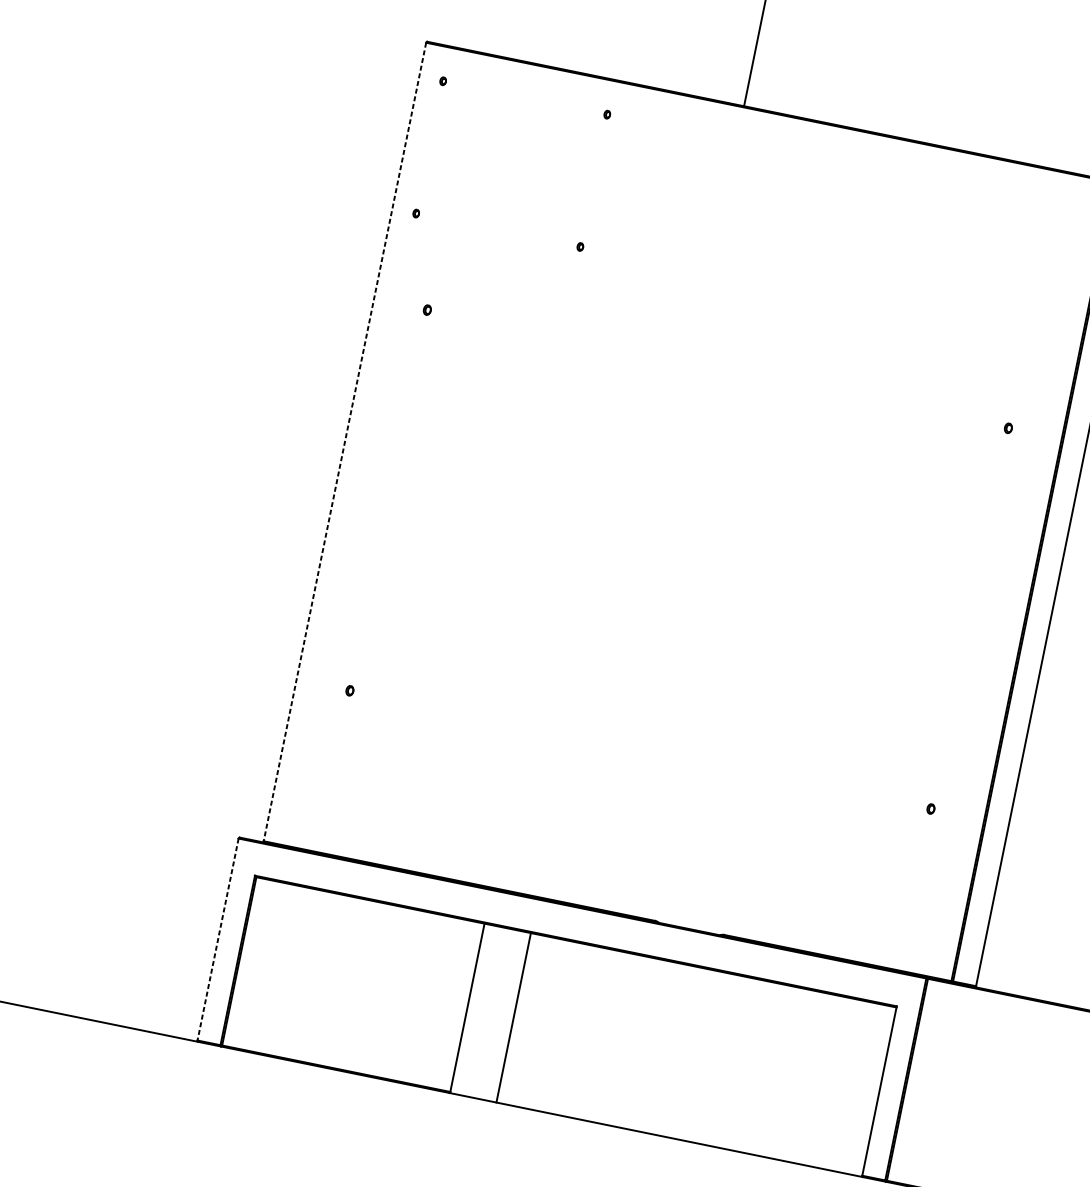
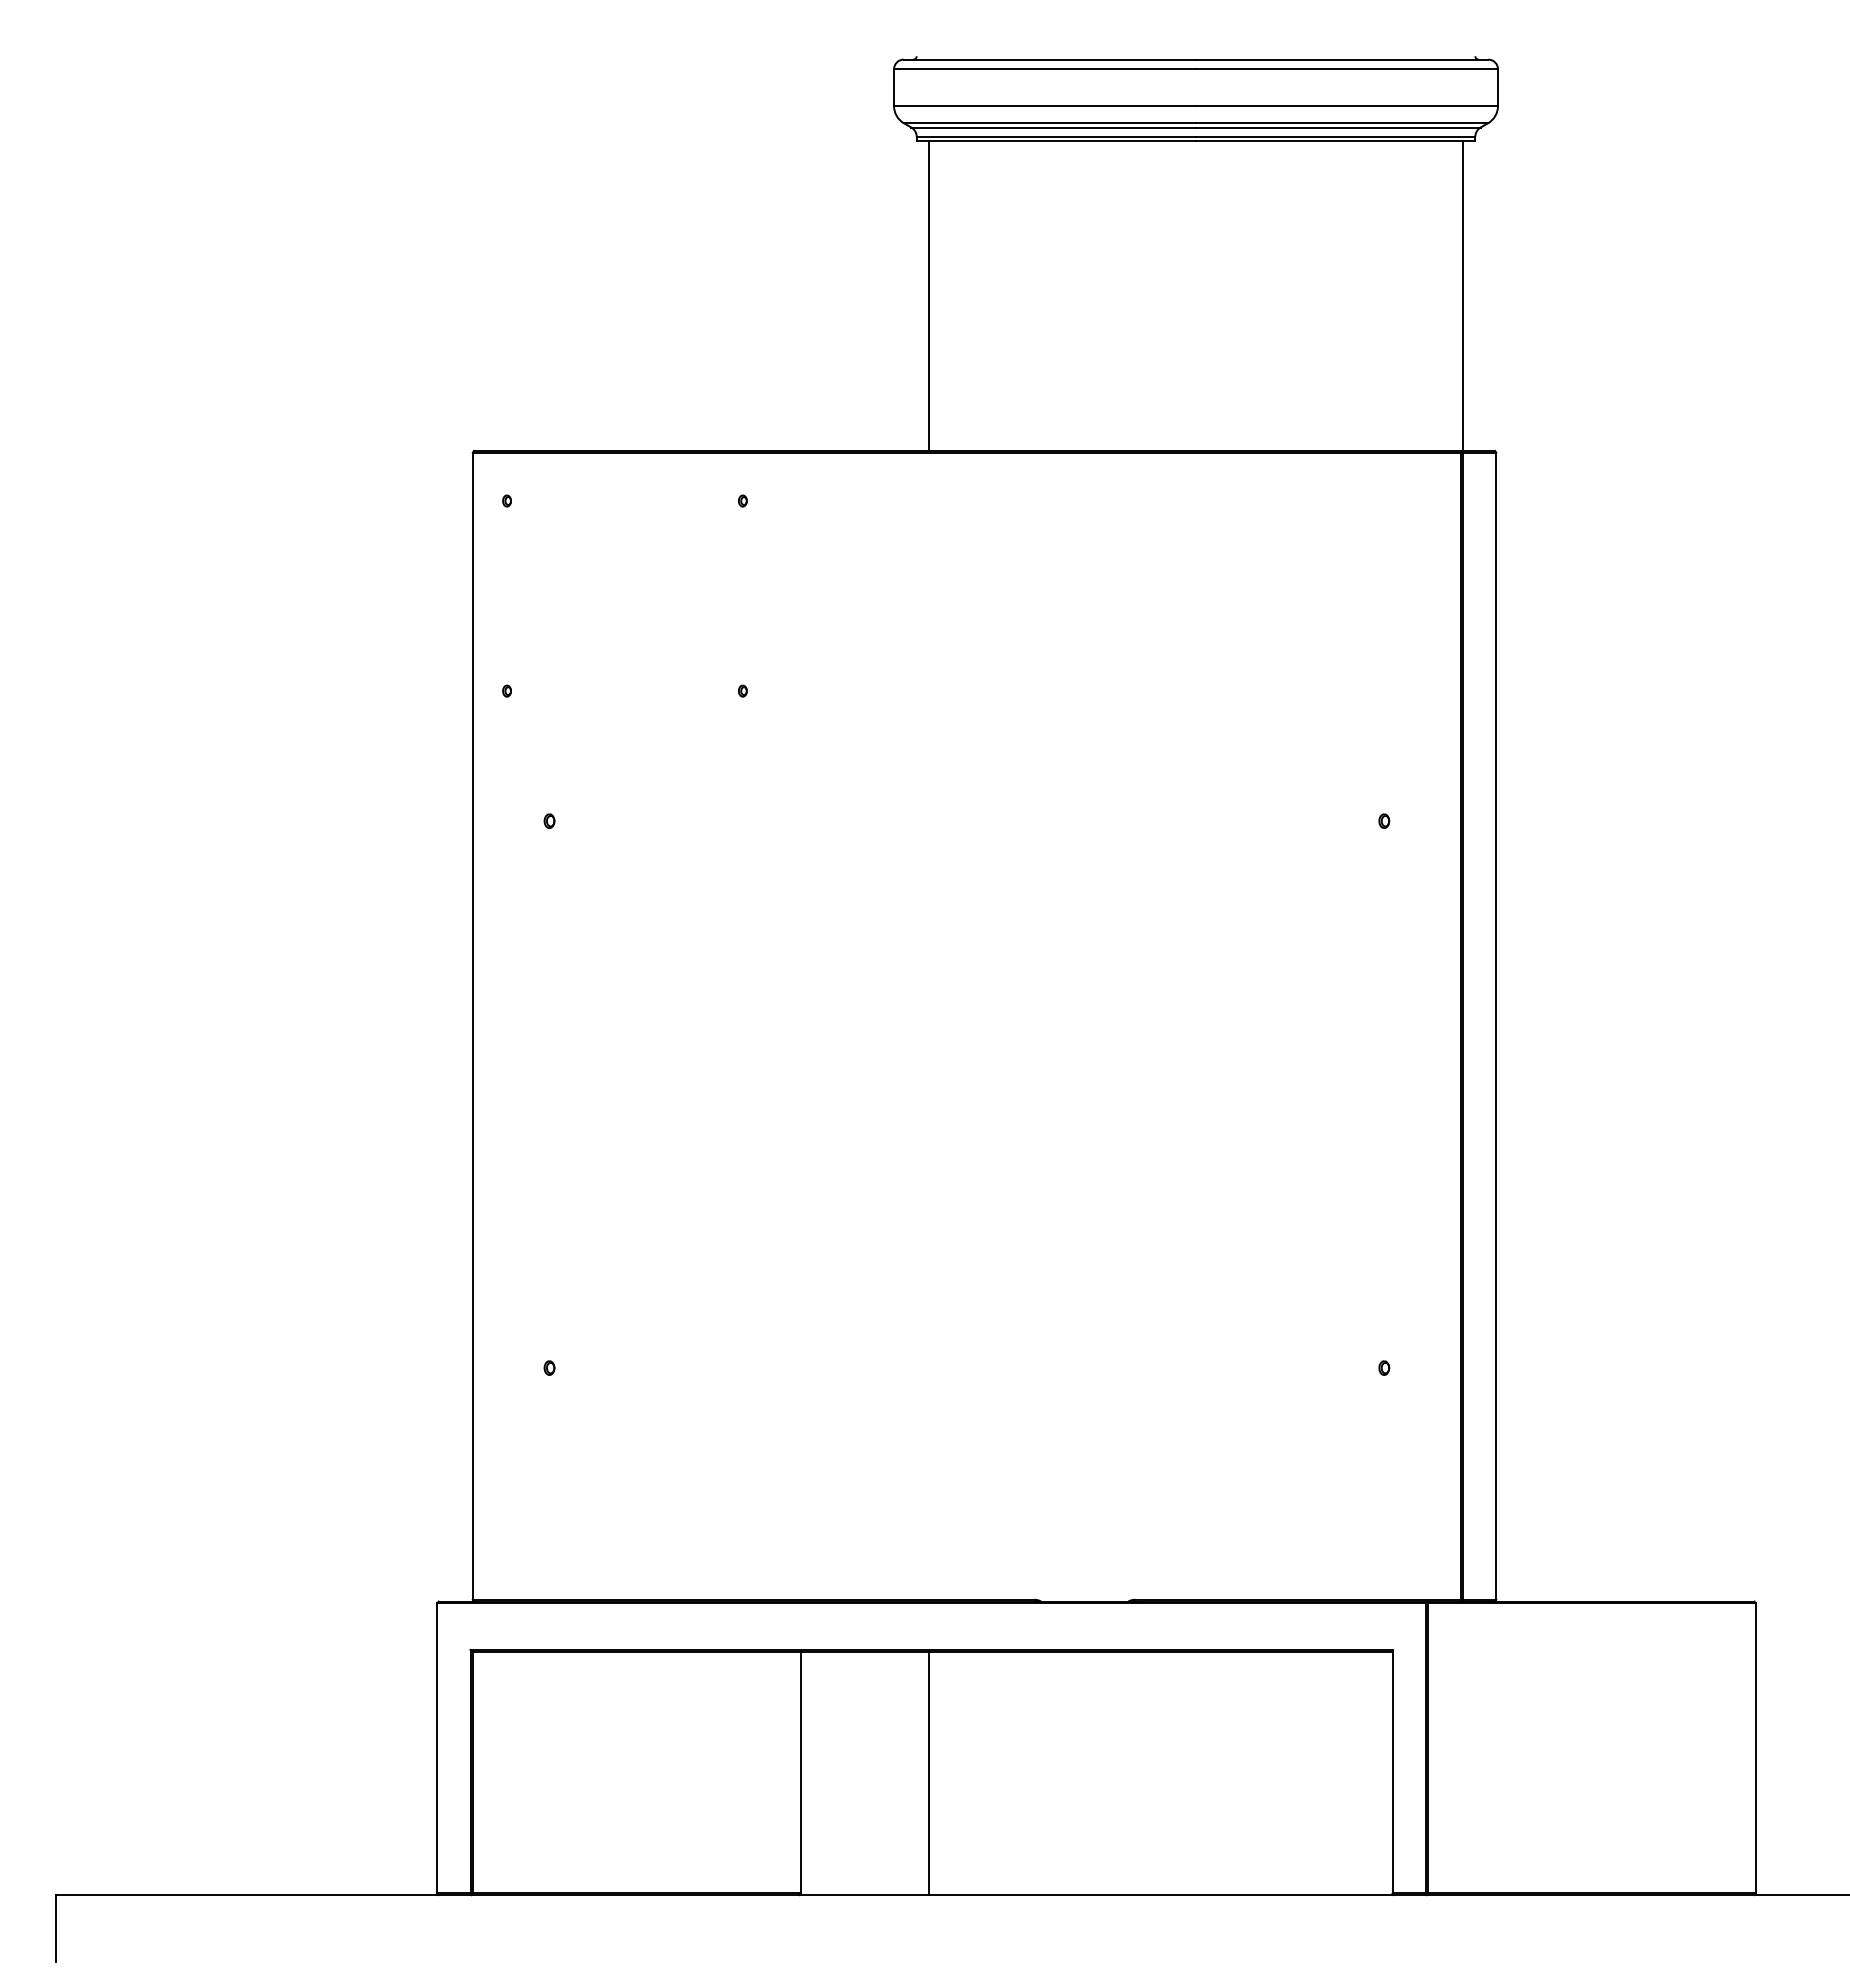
line: (344, 442) -> (472, 1026), dashed -> solid
line: (218, 939) -> (437, 1748), dashed -> solid
line: (513, 1018) -> (929, 1773), moved

